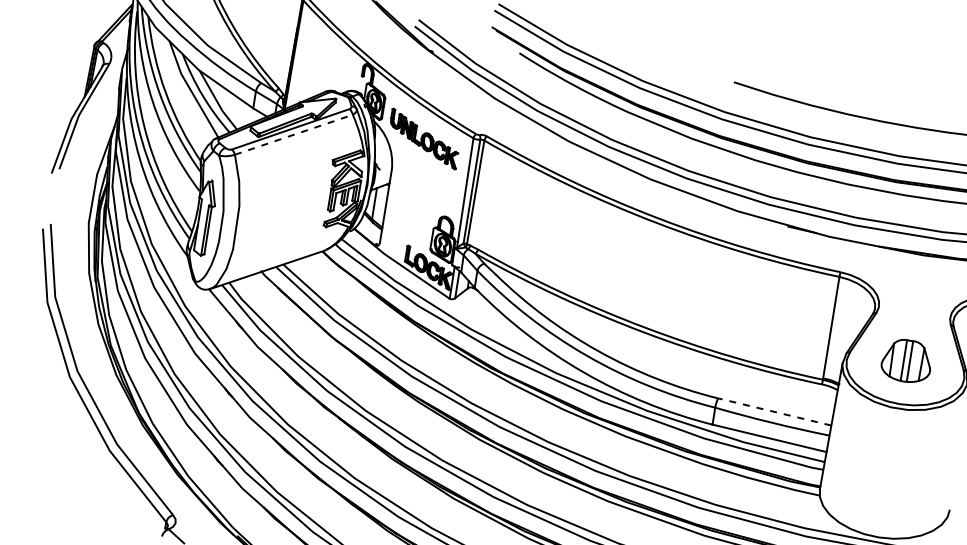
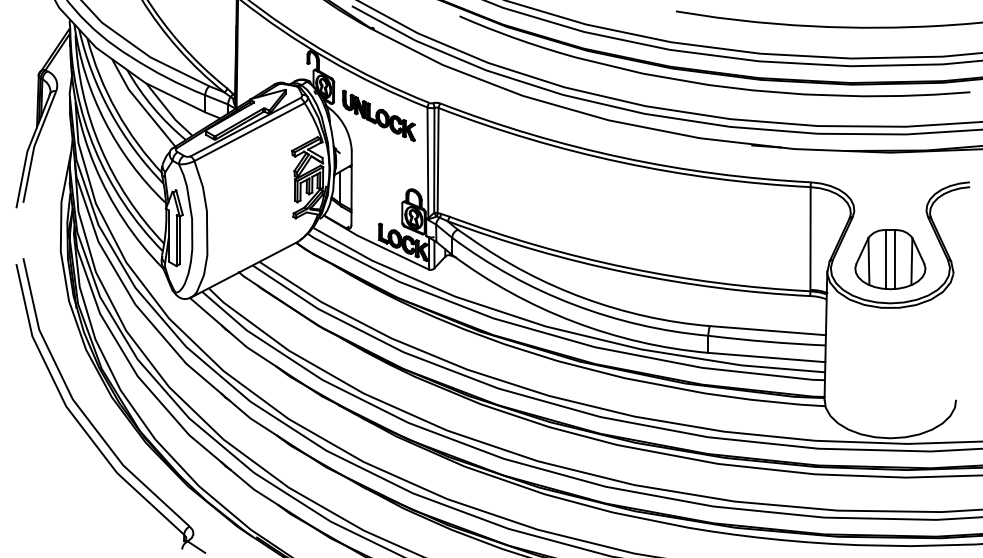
line: (293, 134) -> (249, 131), dashed -> solid
part: (907, 360) -> (890, 259), size x1.43
line: (774, 411) -> (767, 330), dashed -> solid

